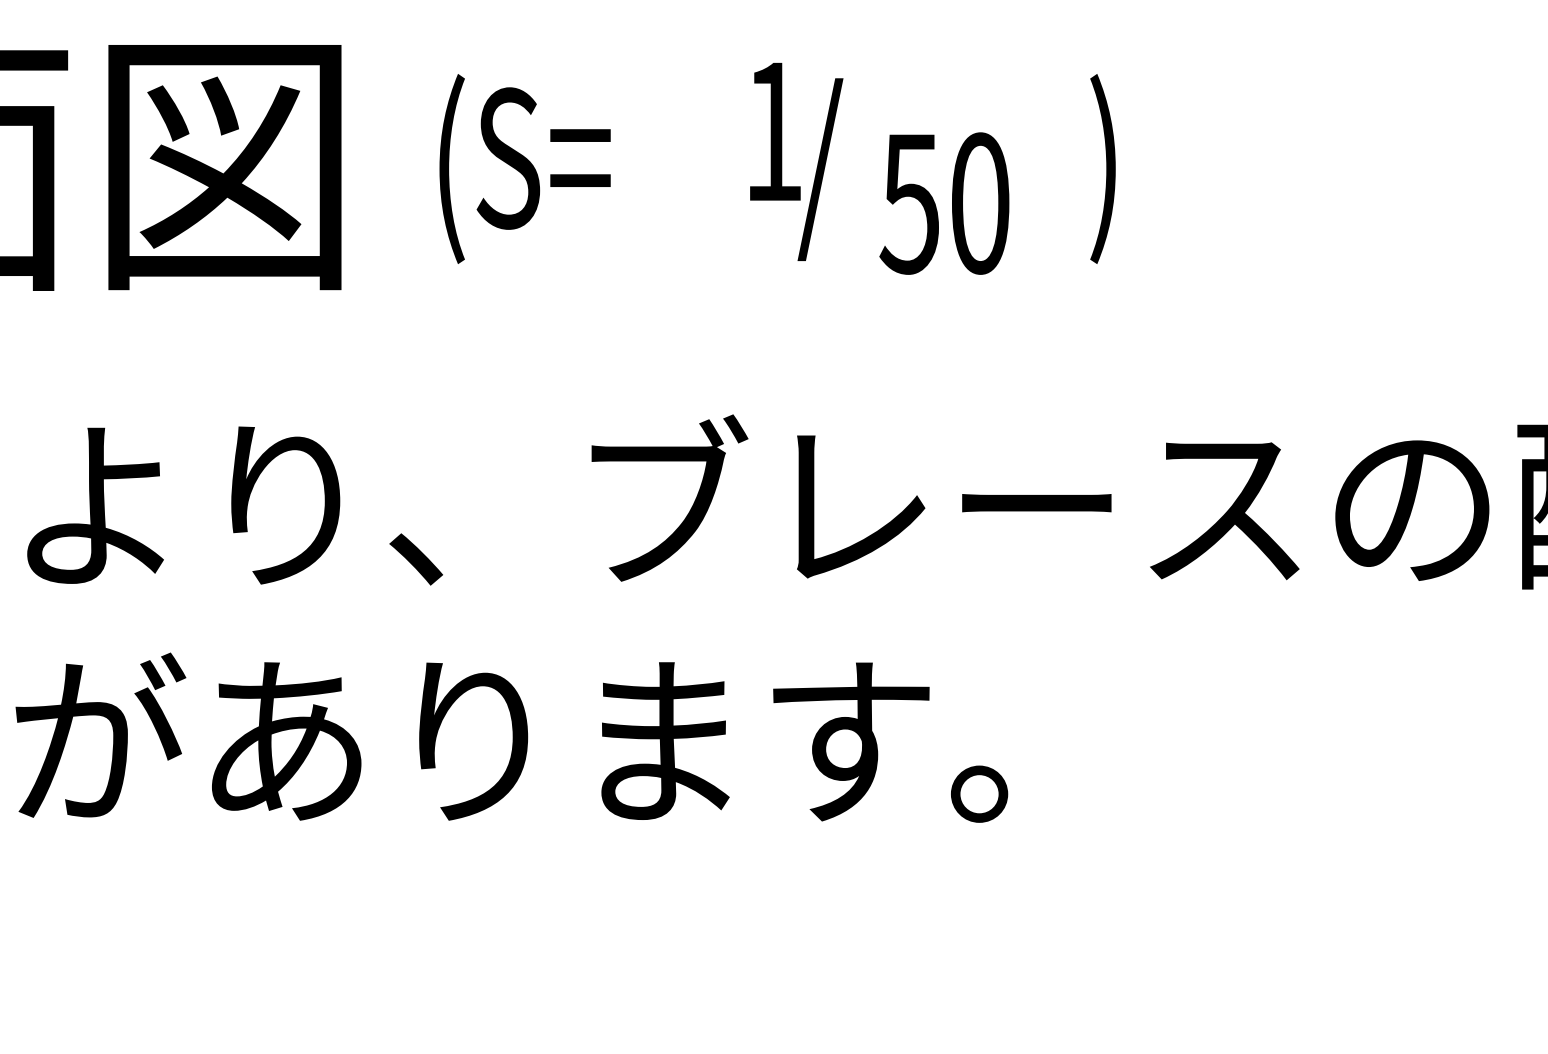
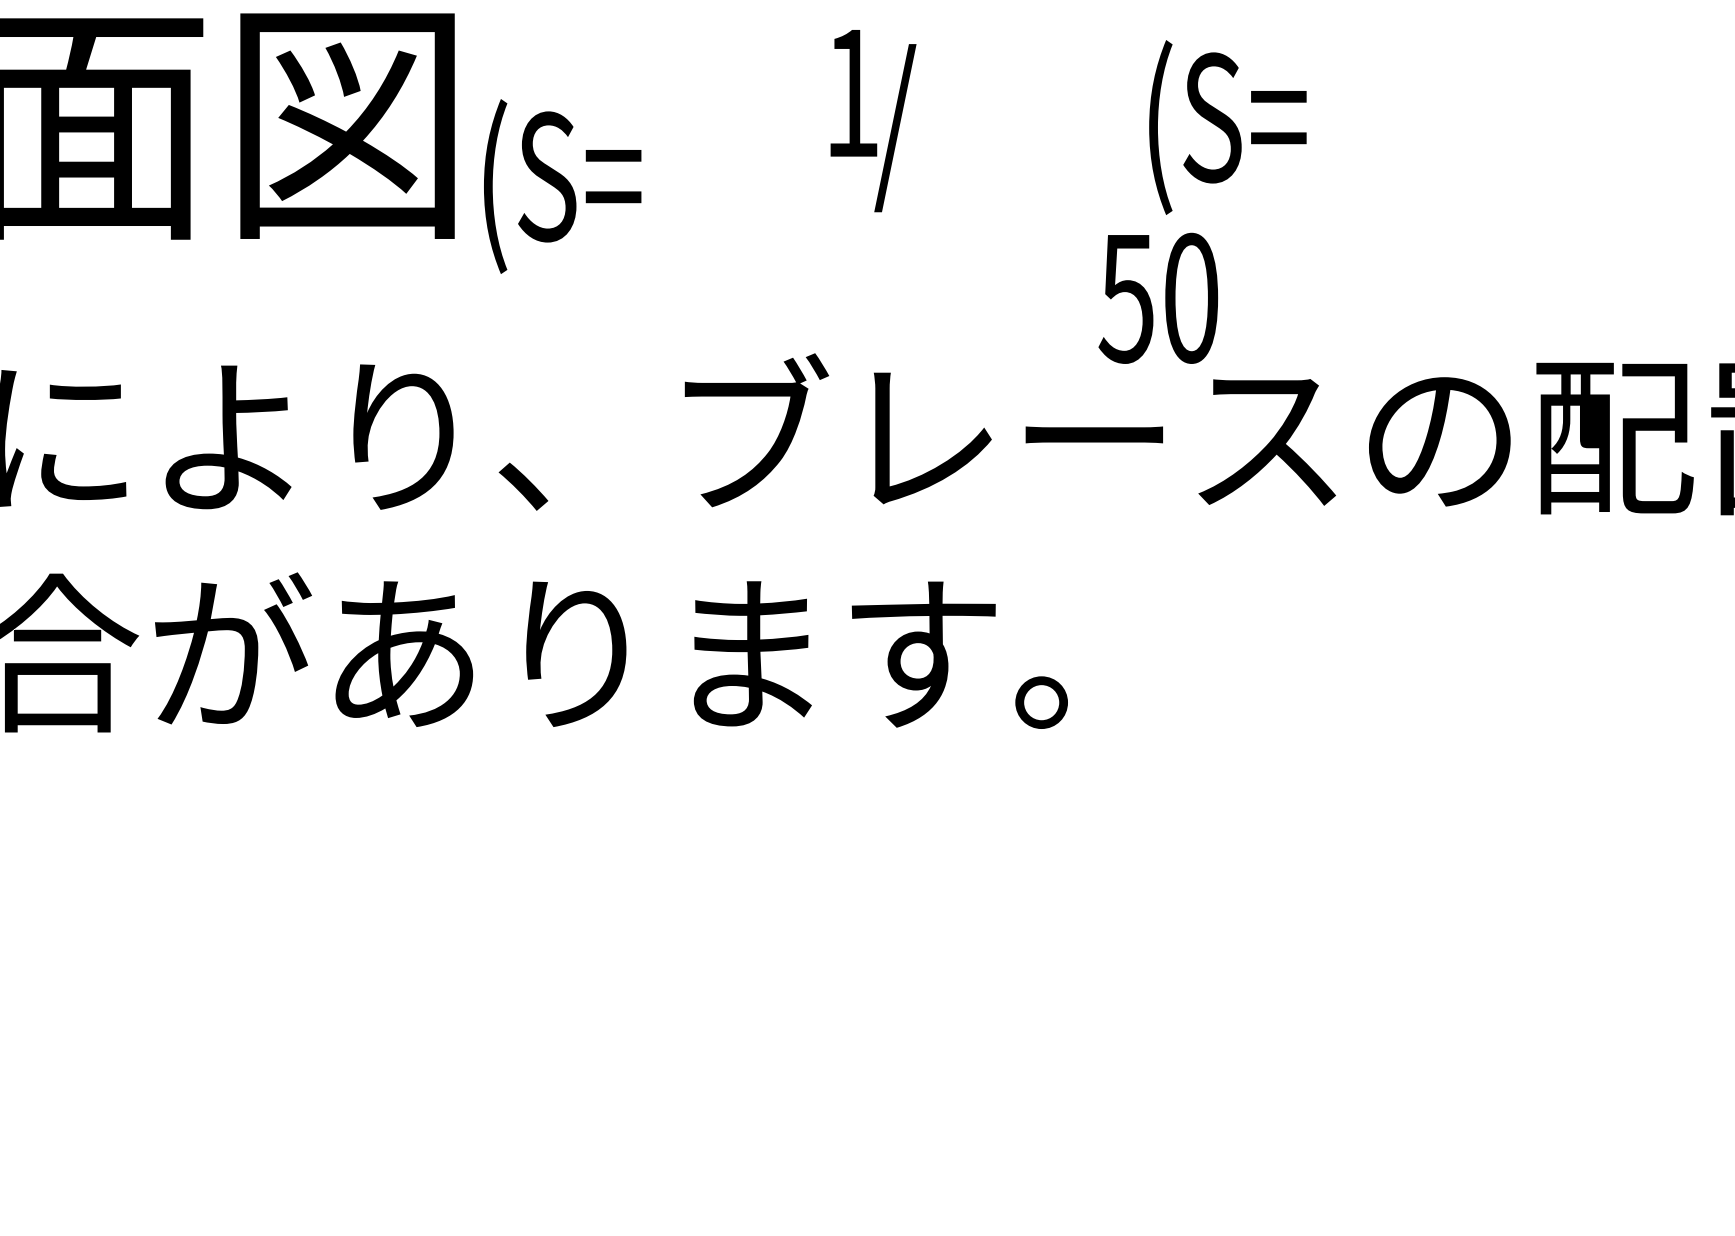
text: (524, 168) -> (562, 186), moved
text: (1178, 168) -> (1224, 127), ) -> (S=
text: (944, 202) -> (1158, 297), moved

